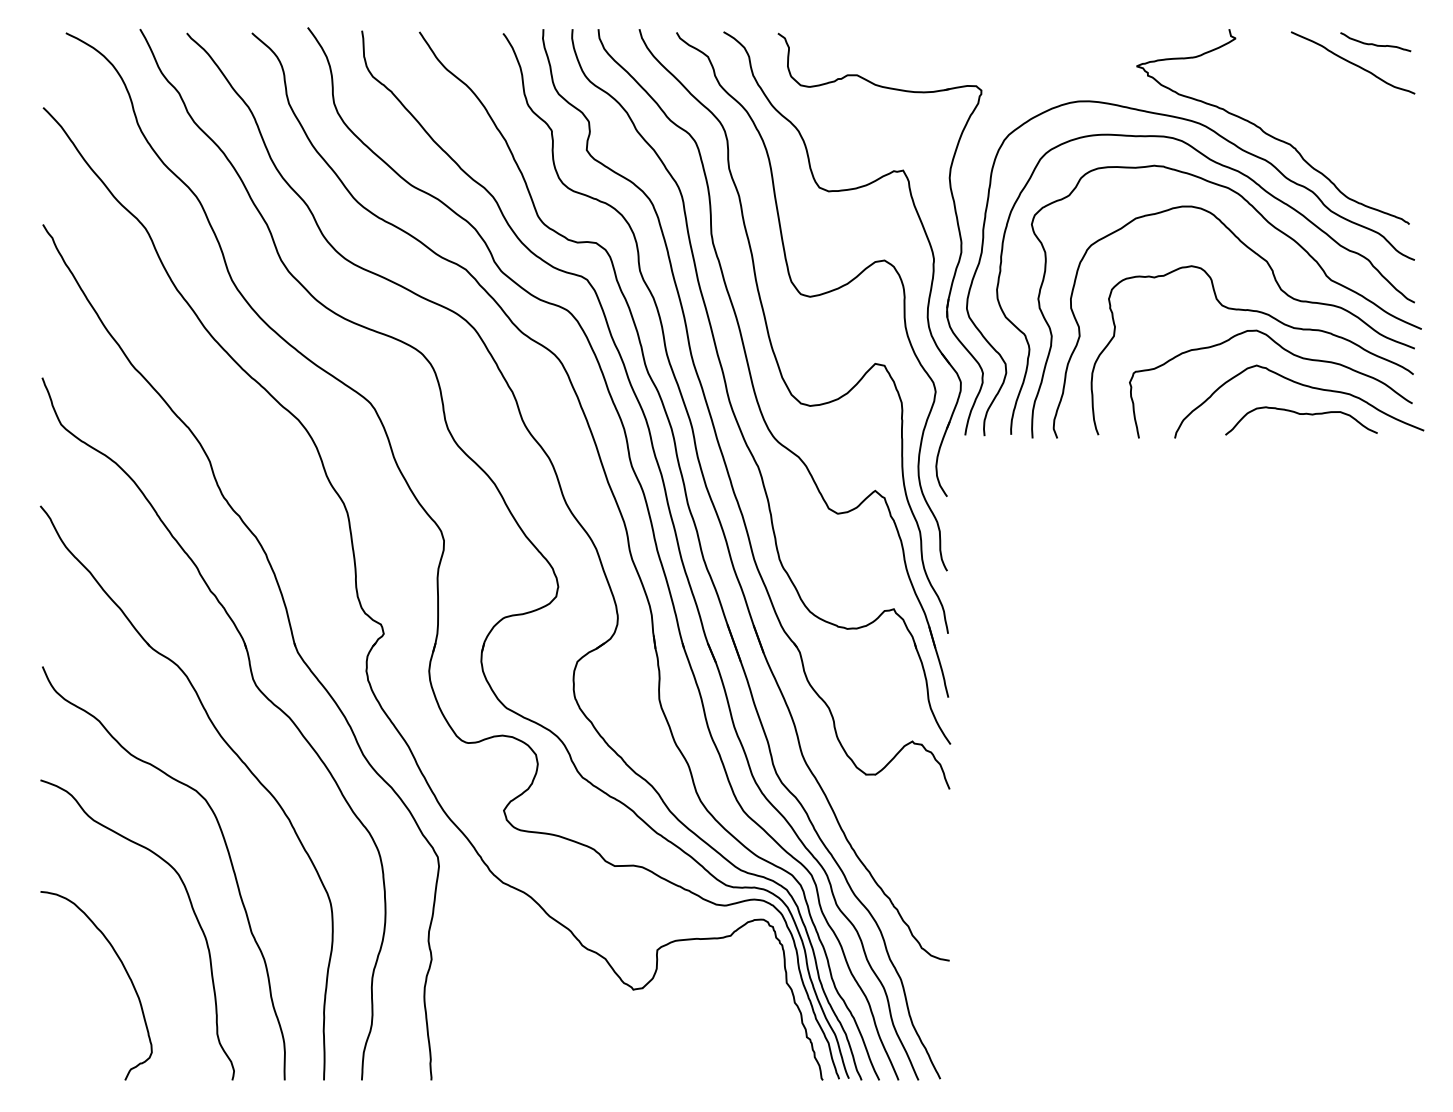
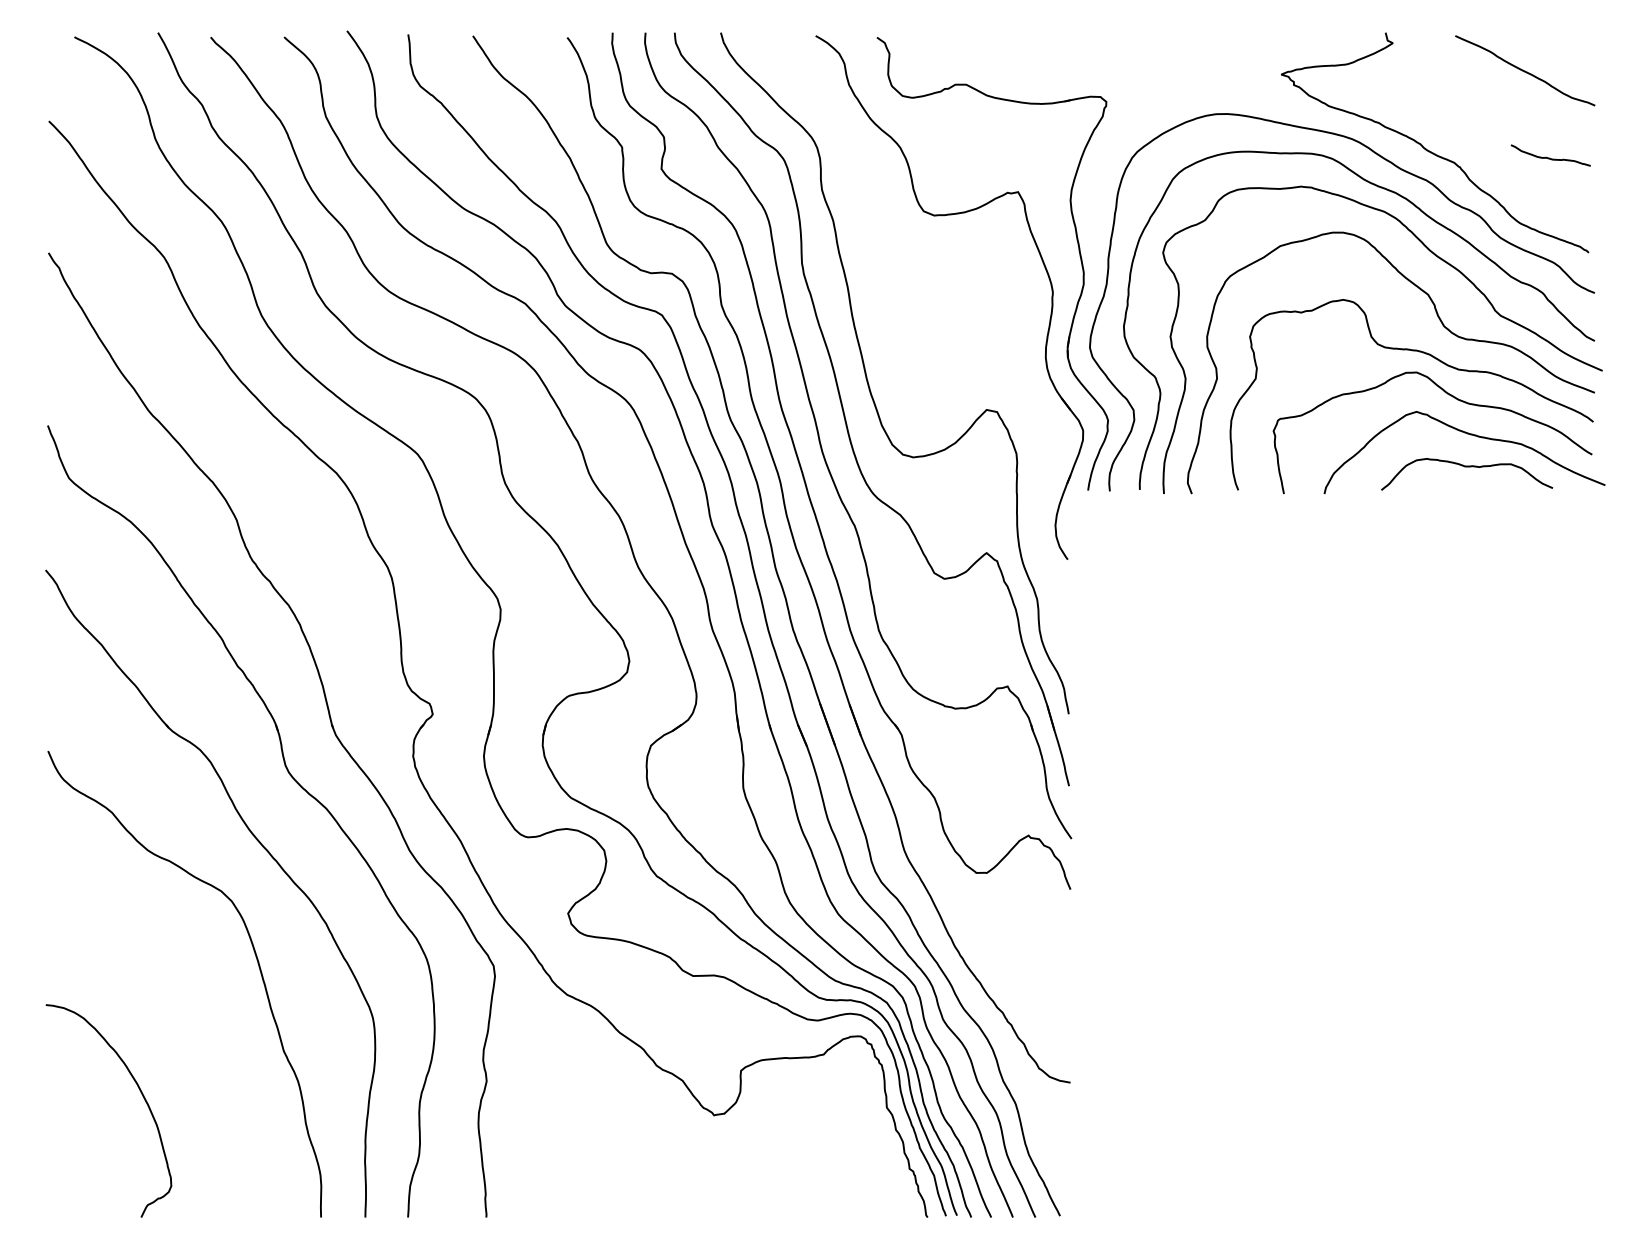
curve: (1375, 44) -> (1550, 158), moved
curve: (811, 297) -> (914, 335), removed
curve: (191, 908) -> (216, 1023), removed

